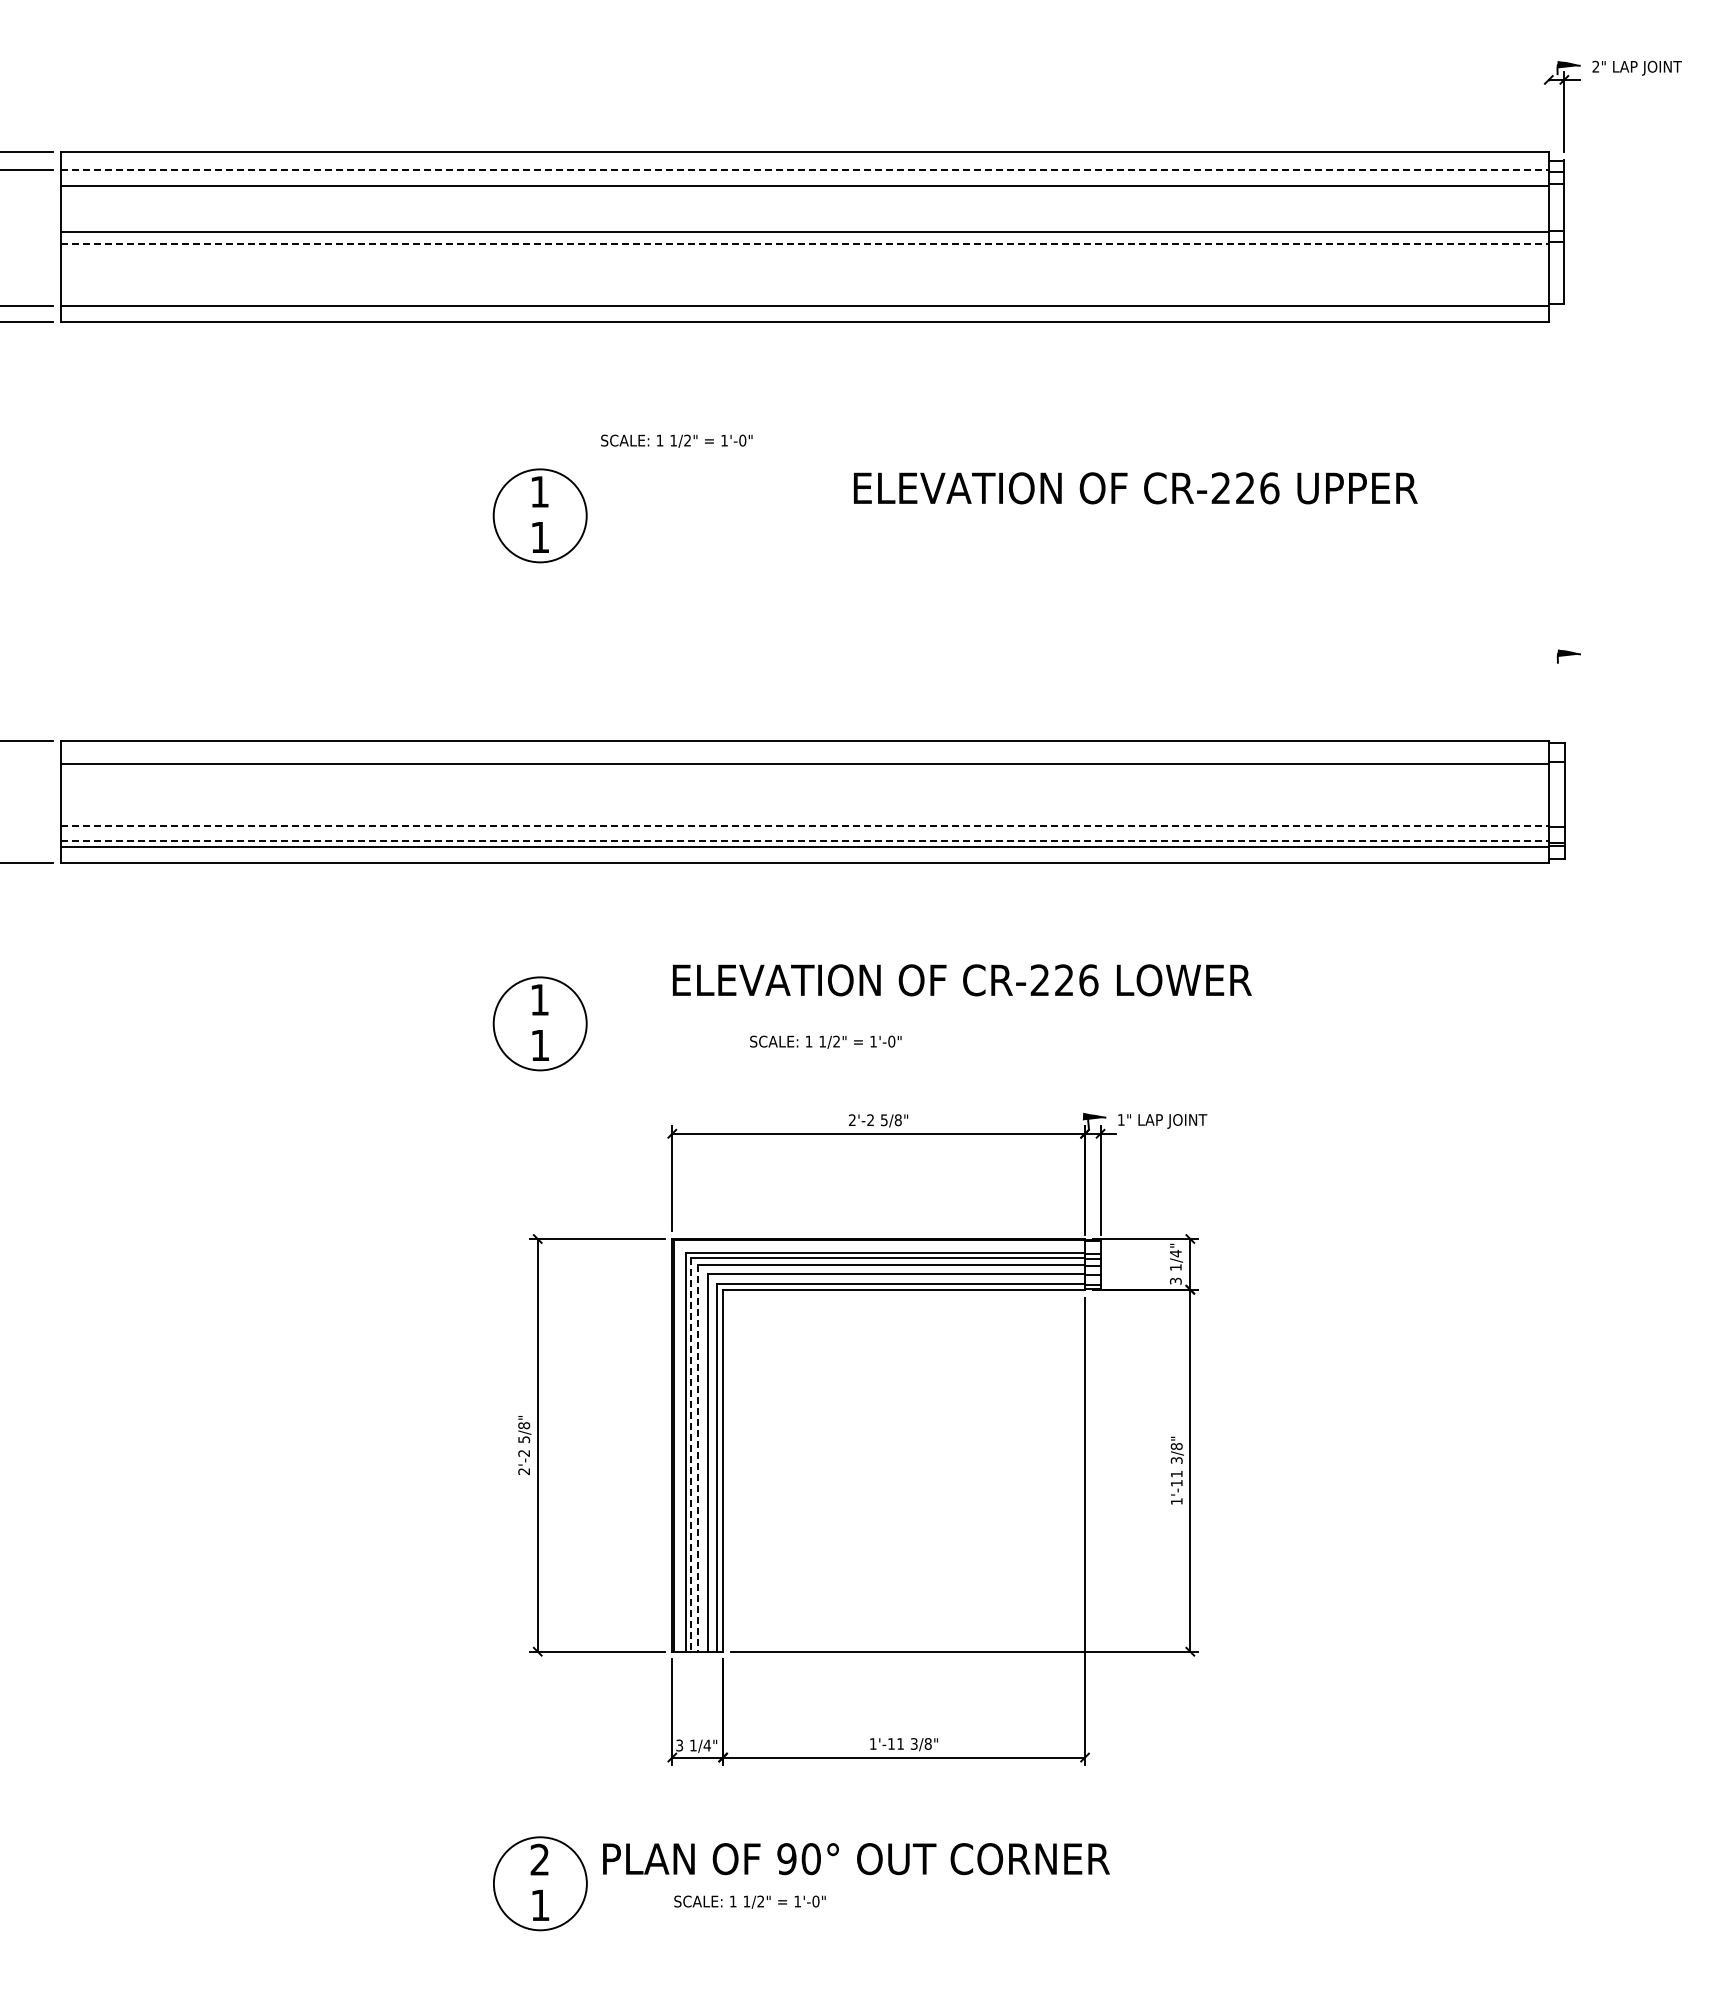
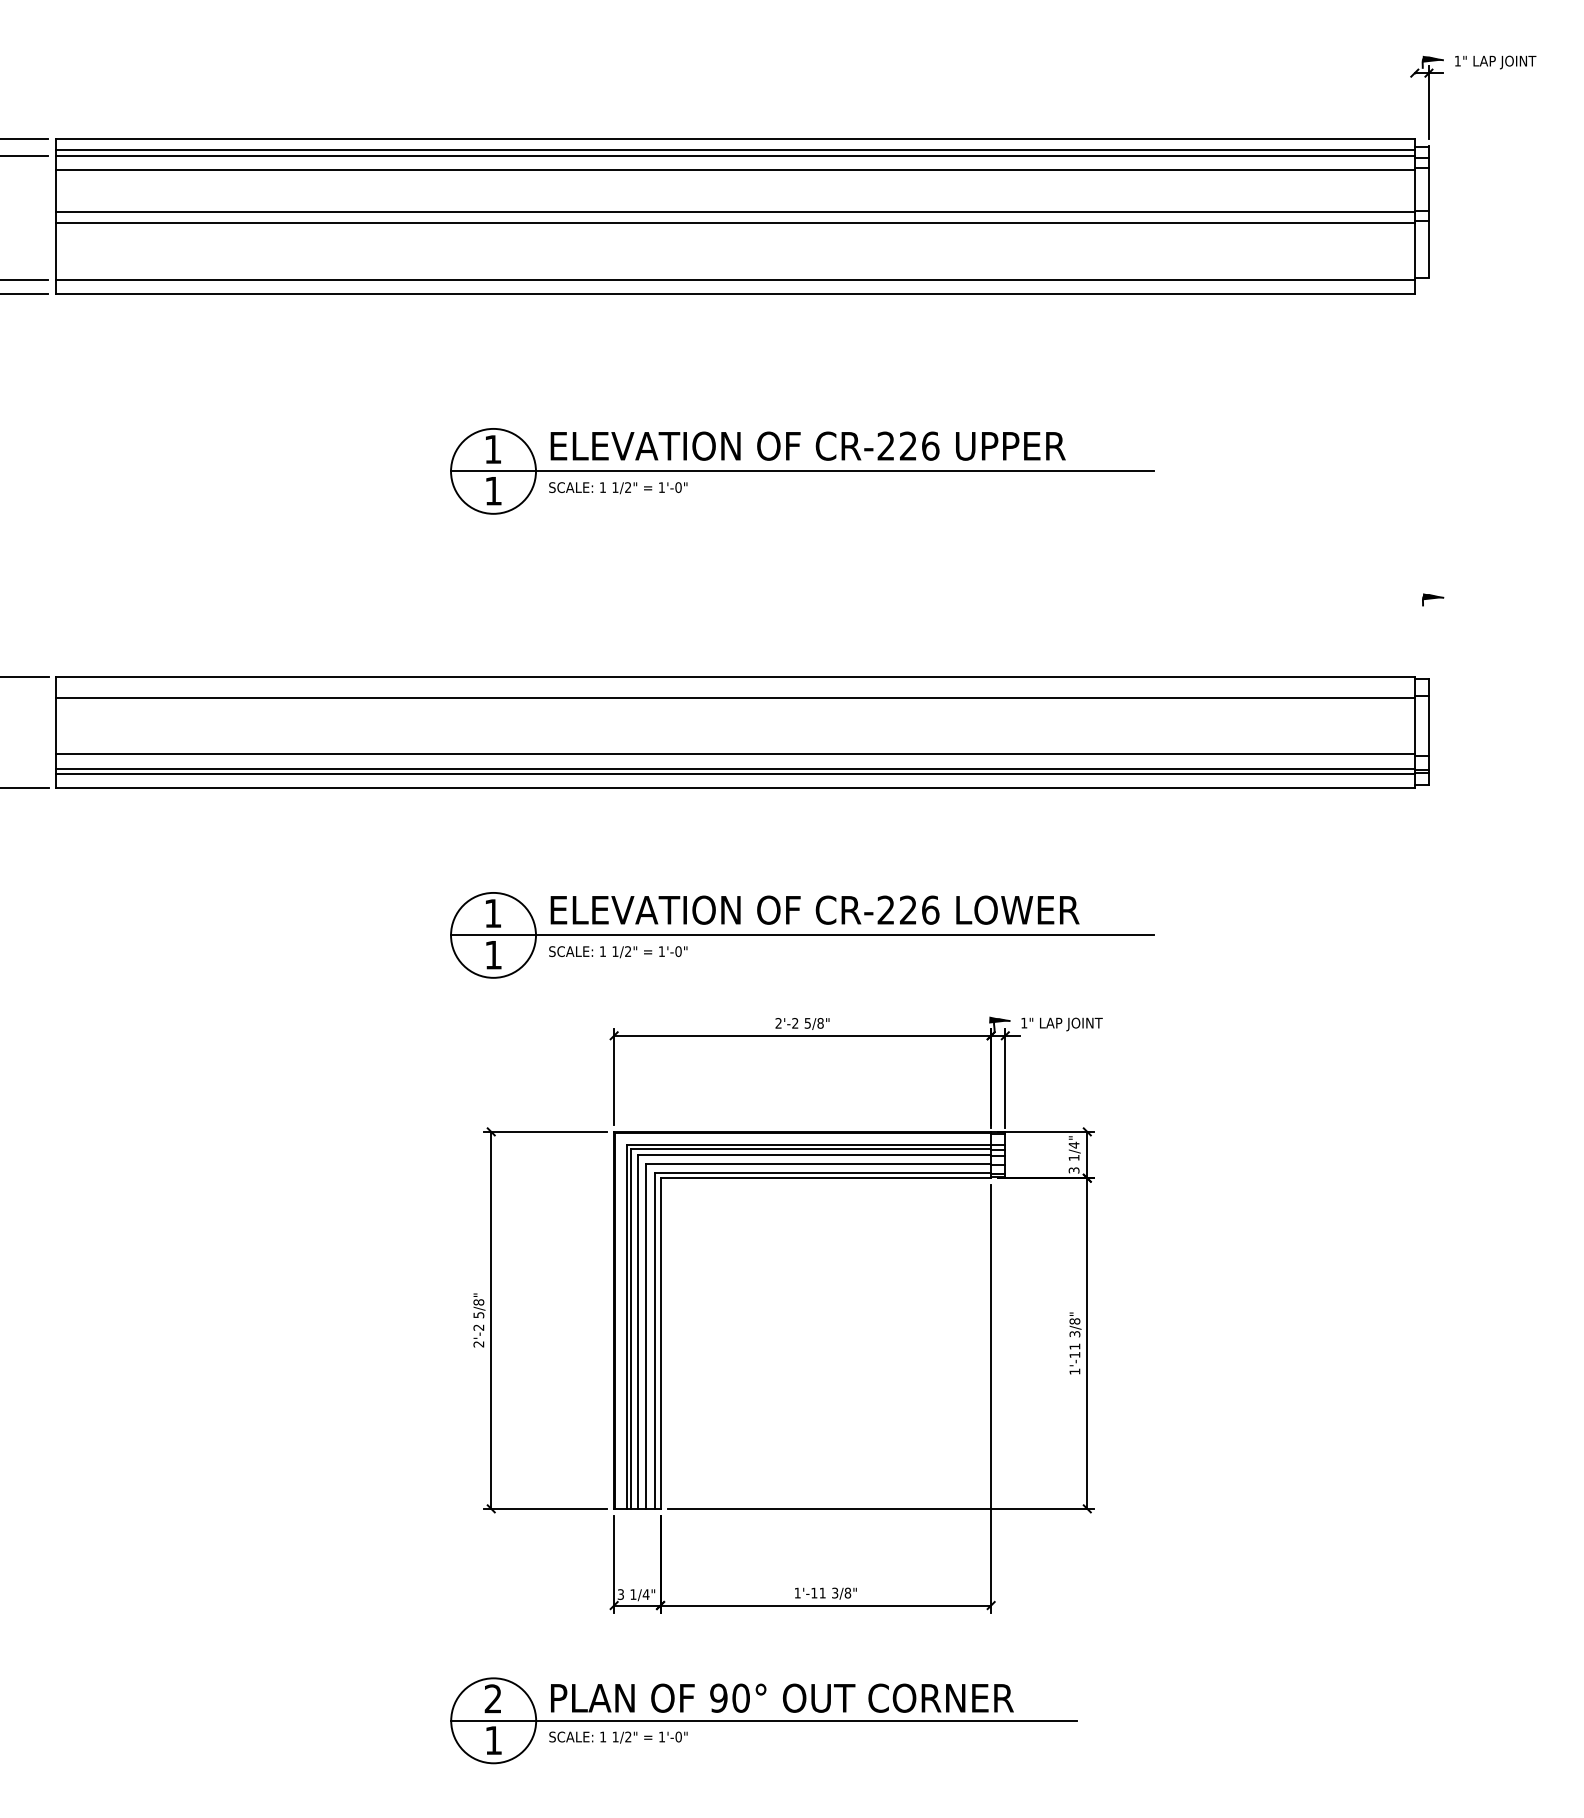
text: (1595, 66) -> (1457, 60), 2" -> 1"
line: (804, 163) -> (734, 149), added
line: (805, 170) -> (735, 155), dashed -> solid
line: (805, 244) -> (735, 223), dashed -> solid
text: (676, 440) -> (617, 487), moved
text: (1135, 488) -> (807, 446), moved
line: (878, 515) -> (802, 471), added
line: (805, 825) -> (735, 754), dashed -> solid
line: (805, 841) -> (735, 768), dashed -> solid
text: (962, 980) -> (815, 910), moved
line: (878, 1023) -> (802, 935), added
text: (825, 1041) -> (617, 951), moved
line: (691, 1454) -> (631, 1328), dashed -> solid
line: (697, 1458) -> (637, 1332), dashed -> solid
line: (836, 1883) -> (764, 1720), added
text: (749, 1901) -> (617, 1736), moved

